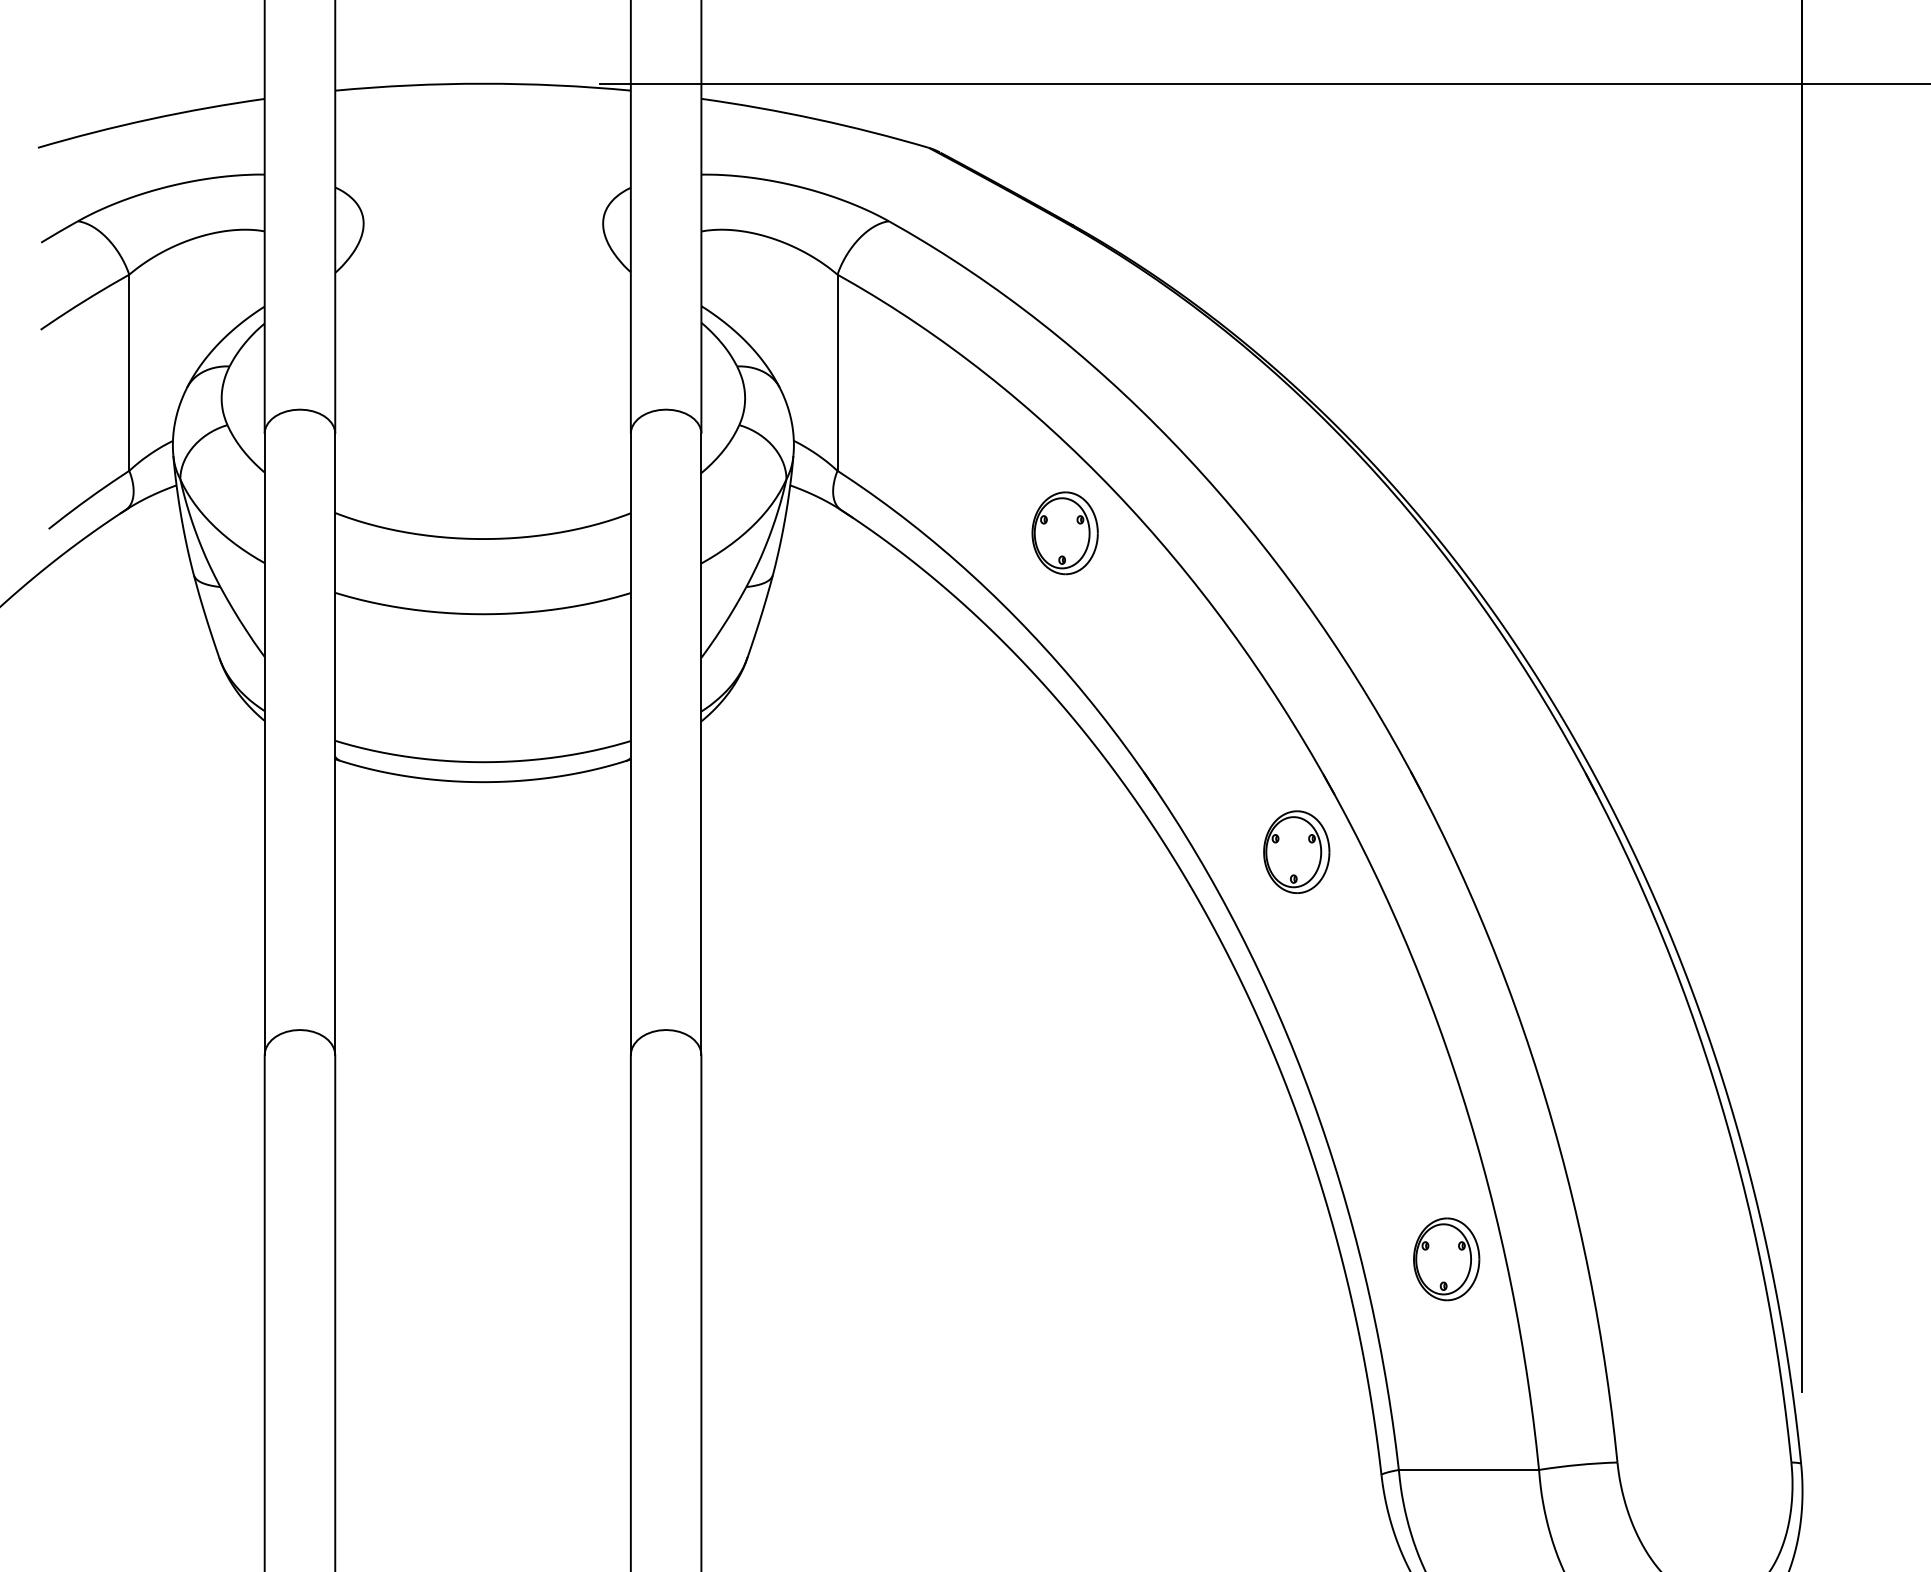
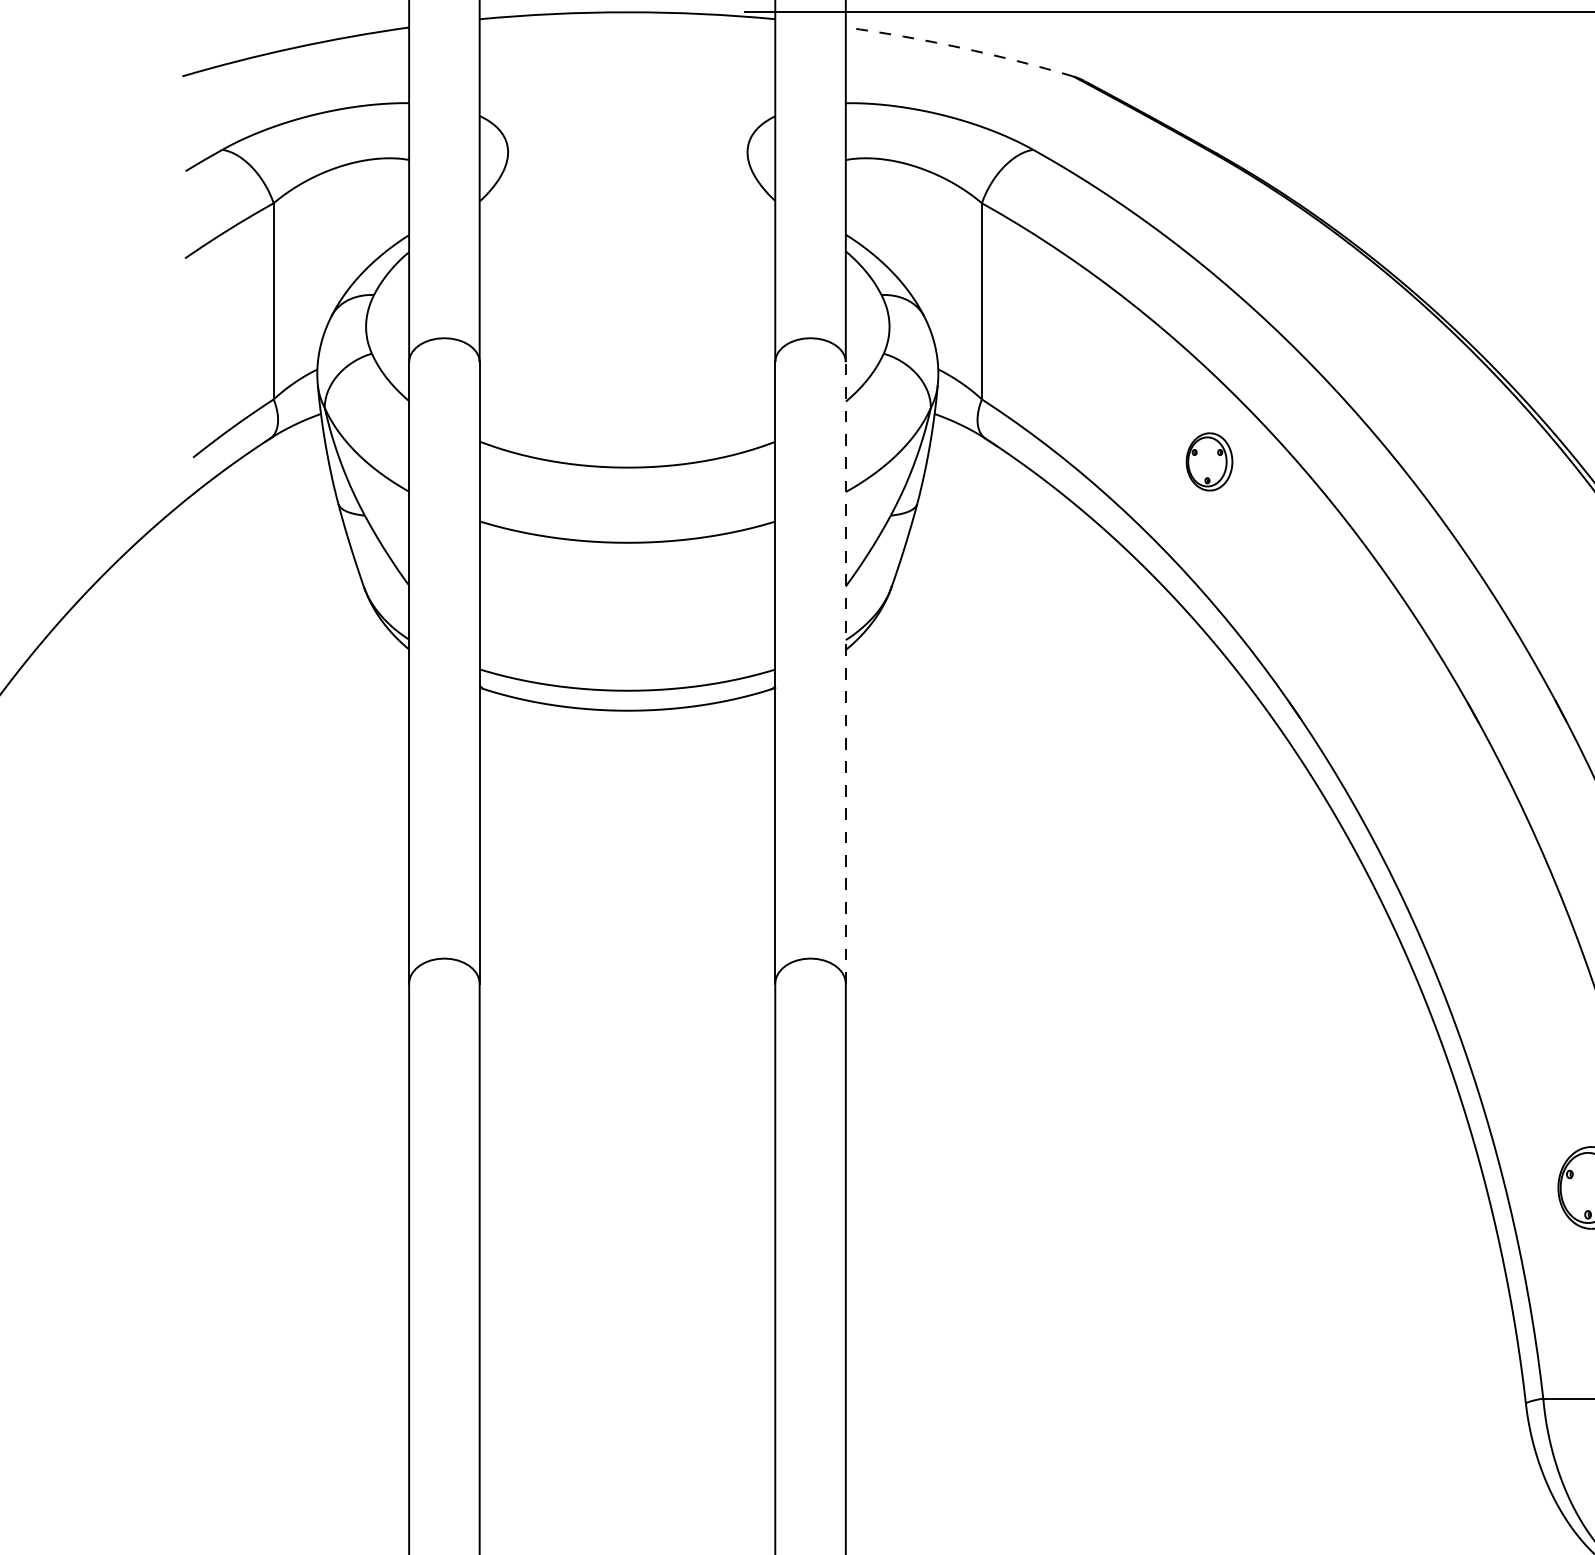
arc: (816, 119) -> (960, 48), solid -> dashed
part: (1064, 533) -> (1208, 462), size x0.7
line: (701, 744) -> (845, 673), solid -> dashed
part: (1296, 851) -> (1440, 780), removed

